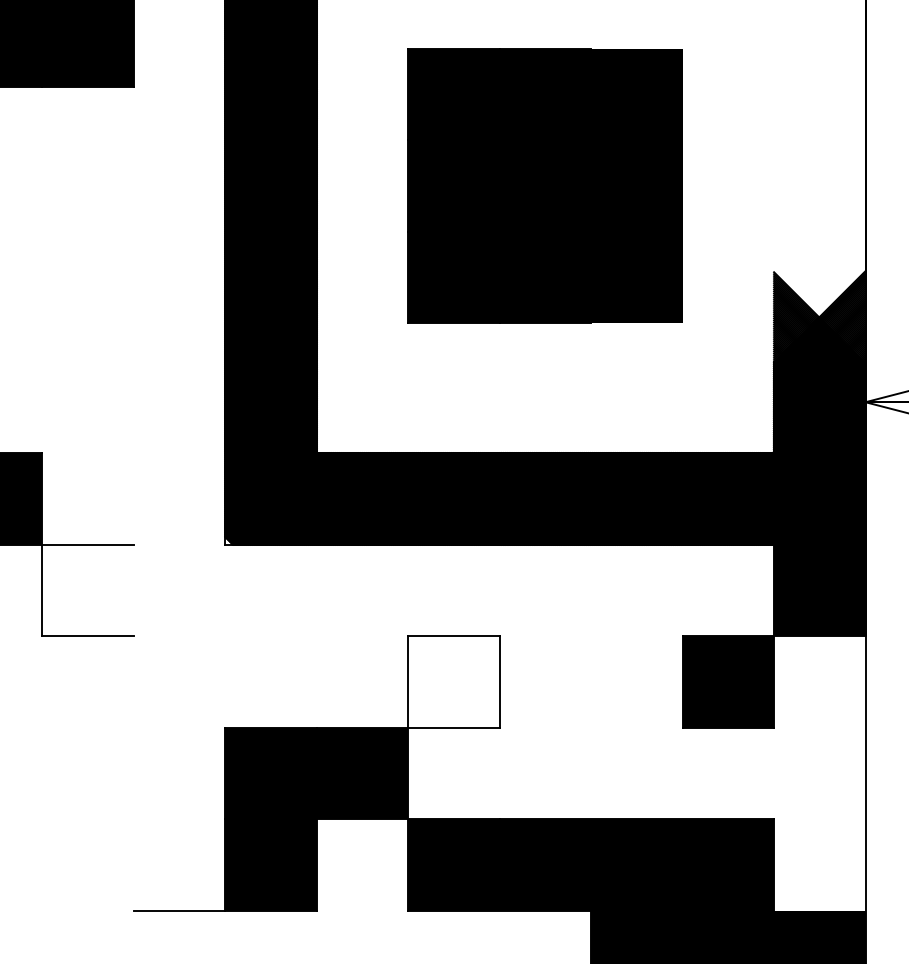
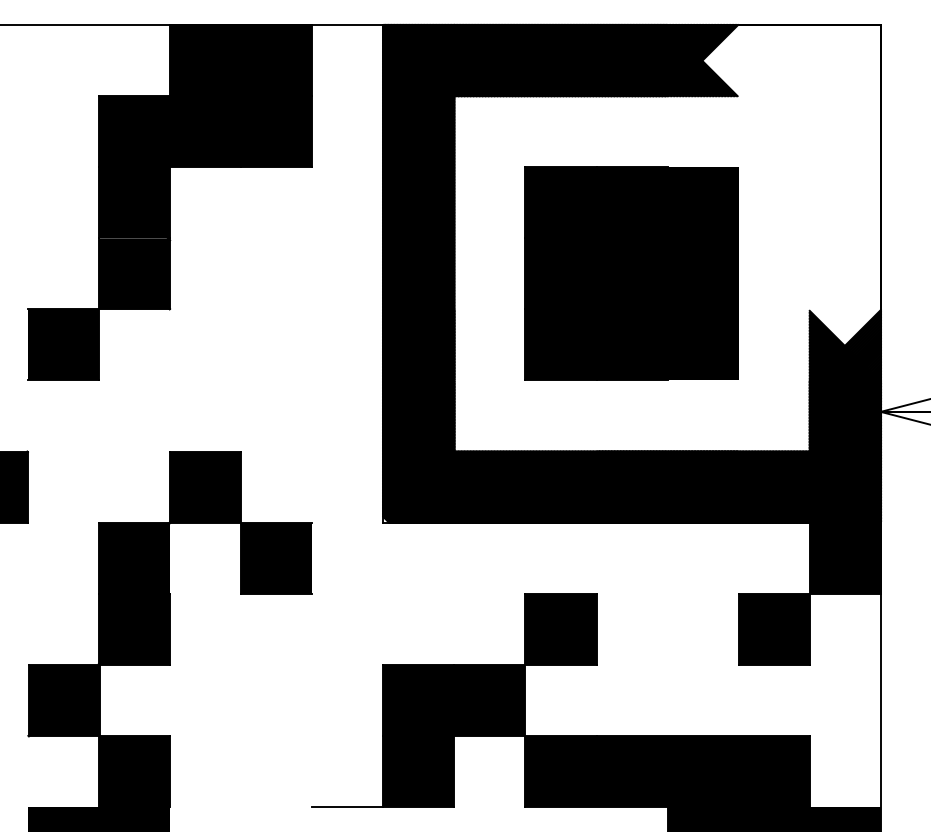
part: (544, 185) -> (631, 273), moved
fill: (87, 589) -> (276, 557), added
fill: (453, 680) -> (560, 628), added

